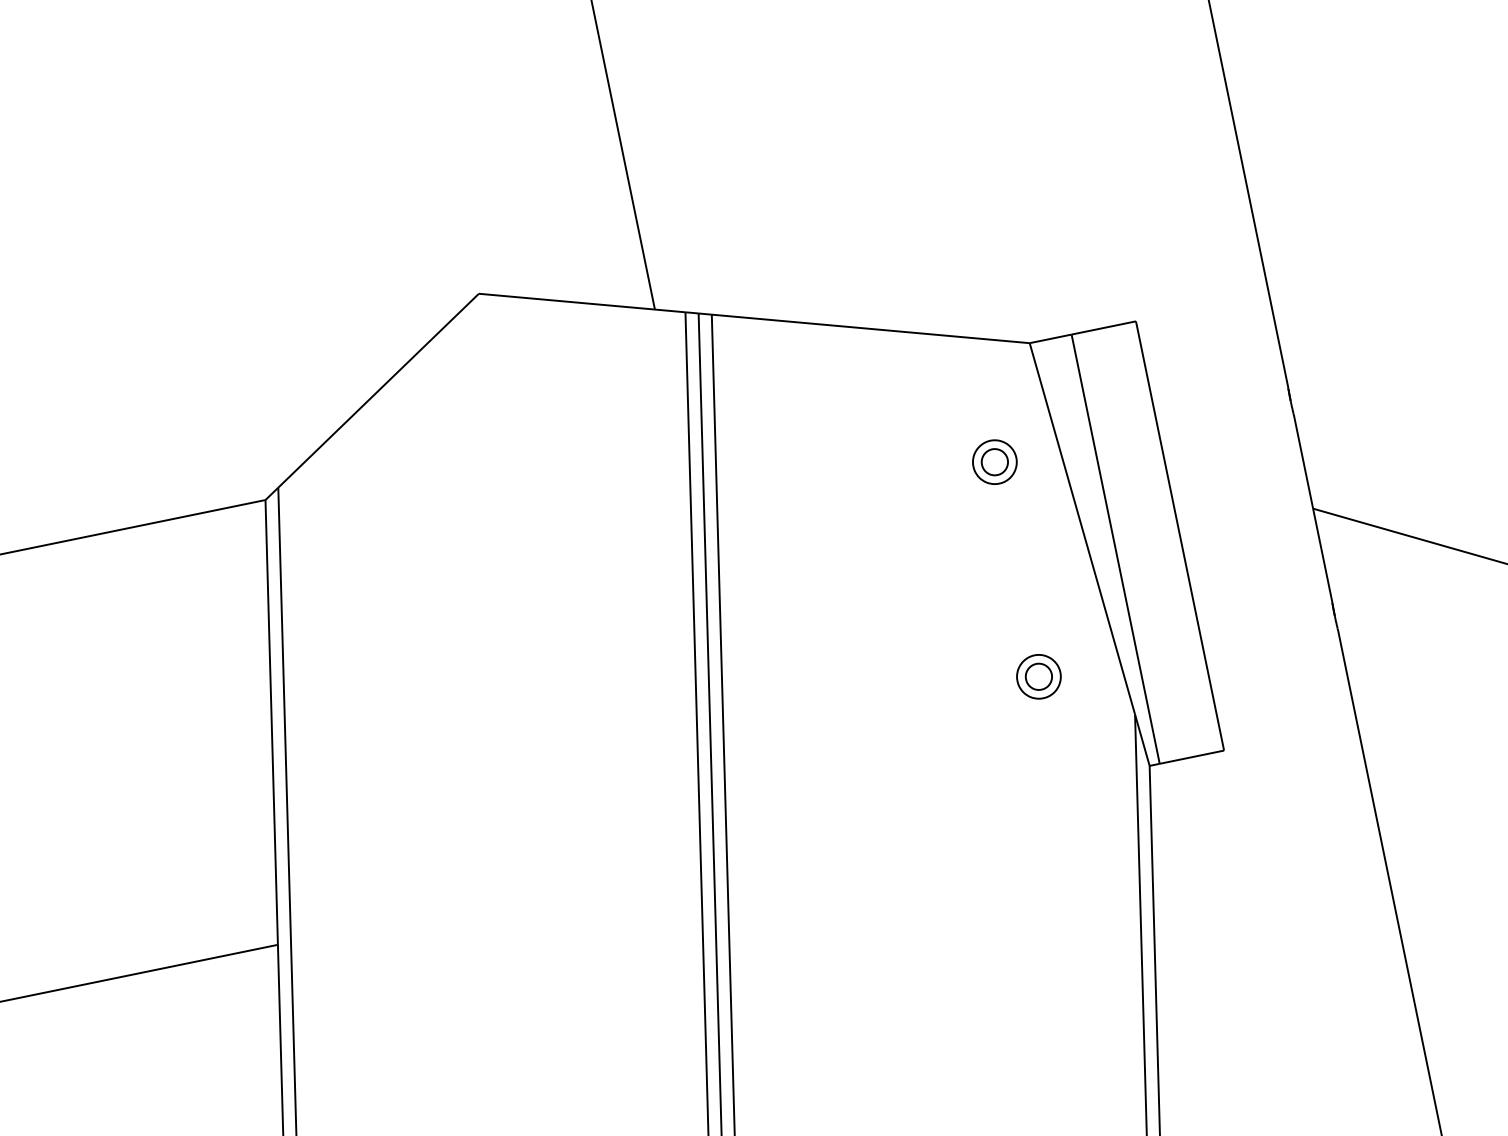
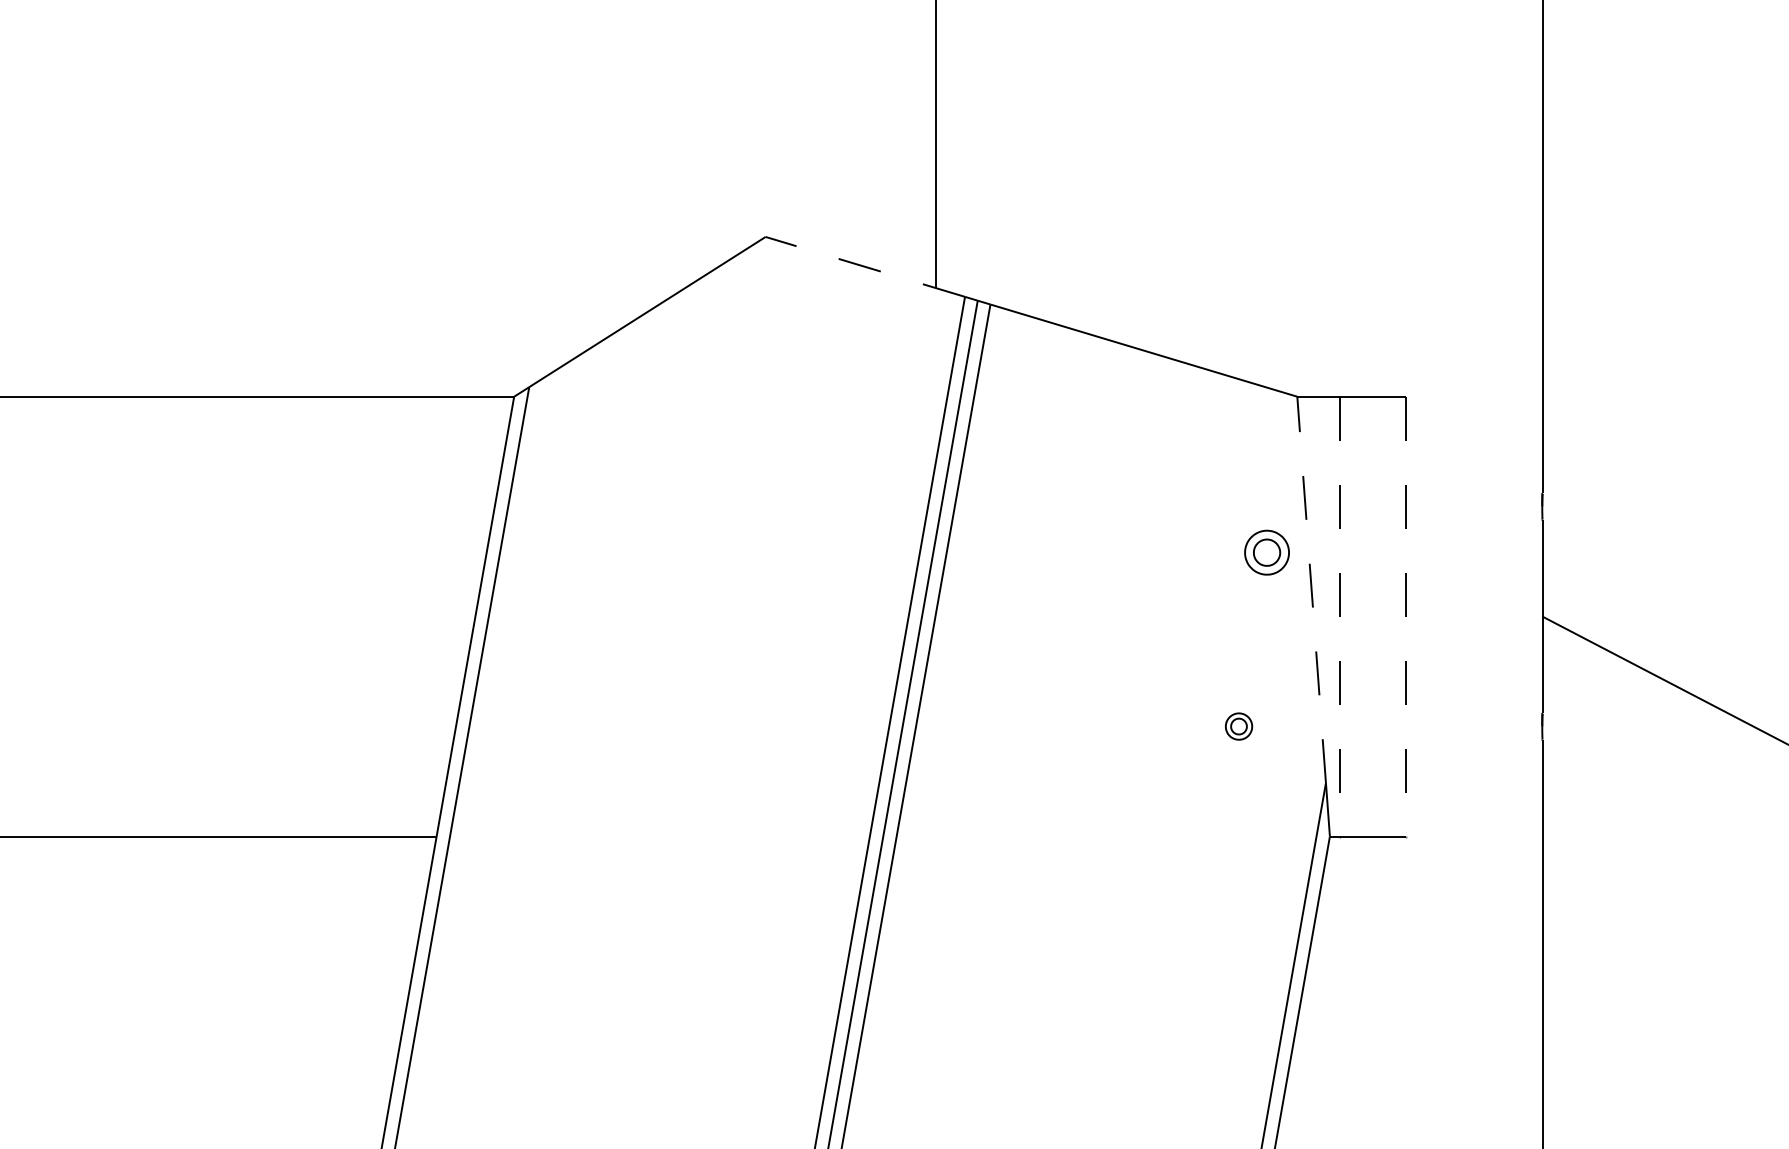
line: (581, 302) -> (864, 266), solid -> dashed
part: (994, 462) -> (1266, 552), moved
line: (1082, 528) -> (1311, 589), solid -> dashed
line: (1180, 535) -> (1406, 616), solid -> dashed
line: (1115, 549) -> (1340, 616), solid -> dashed
part: (1038, 676) -> (1238, 726), size x0.6

